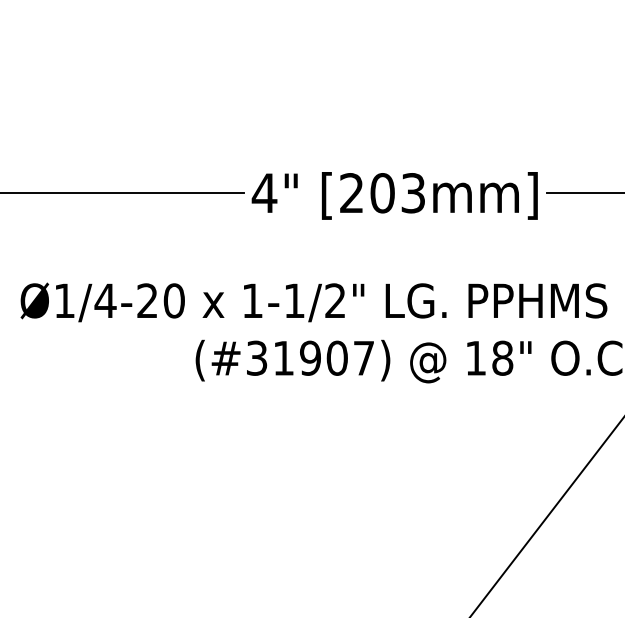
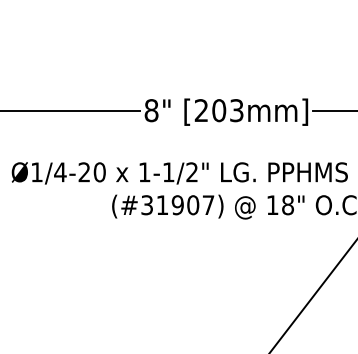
text: (264, 192) -> (151, 110), 4" -> 8"

